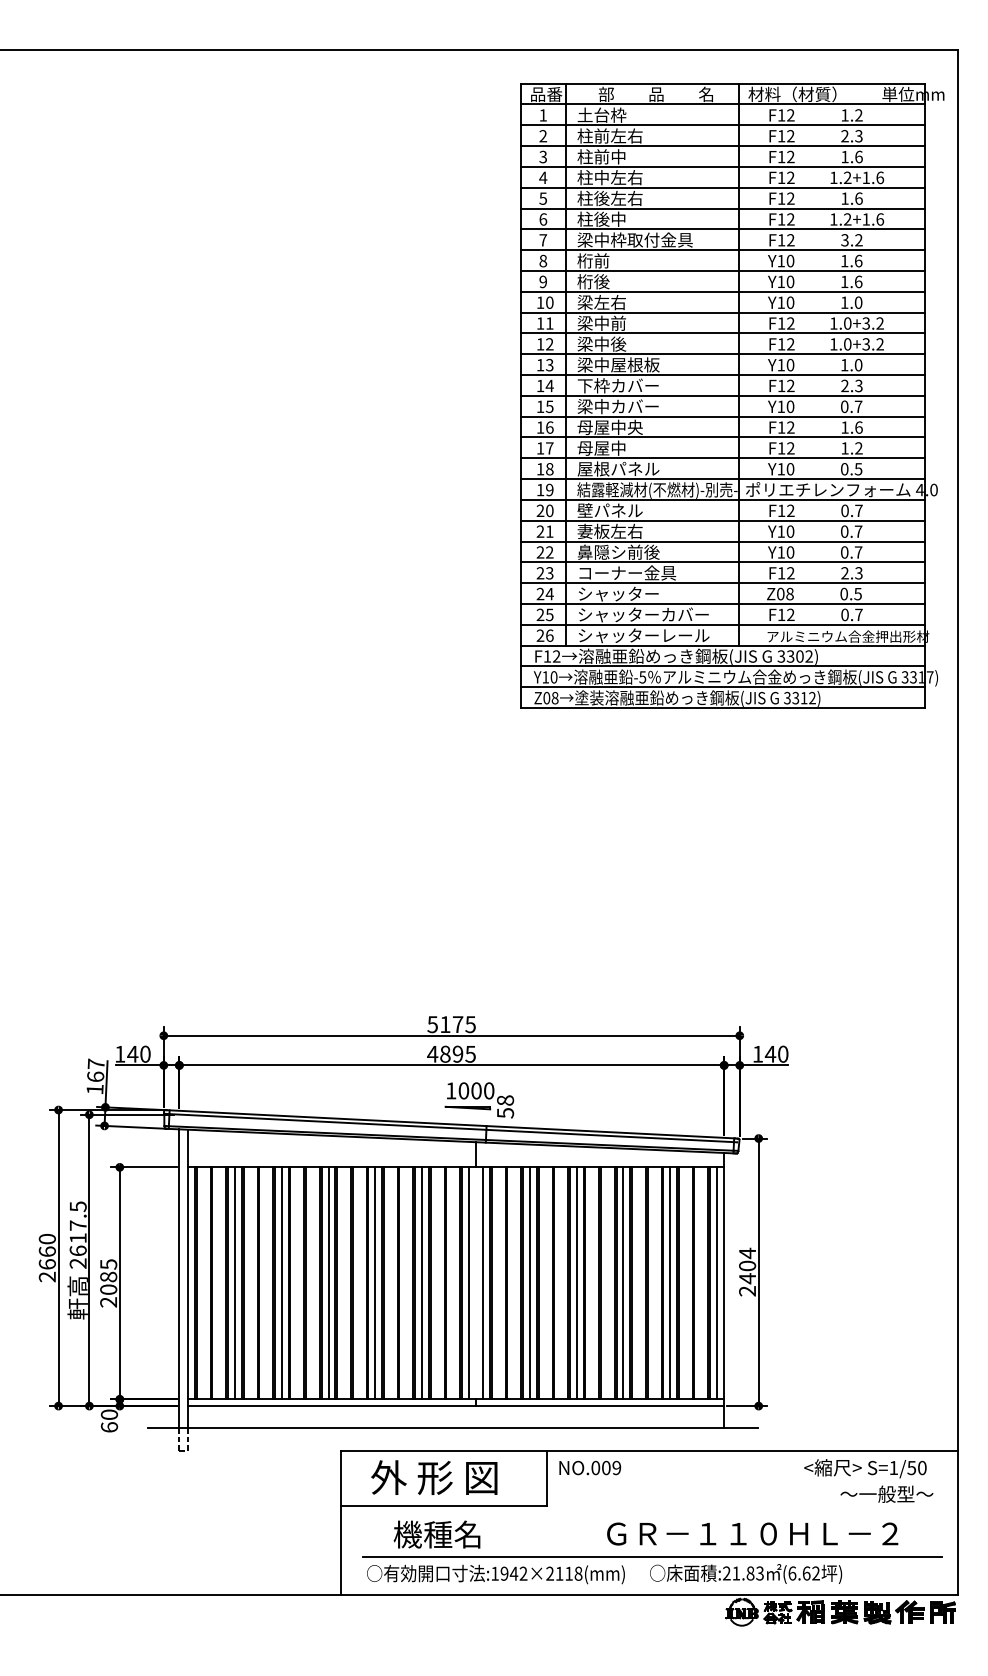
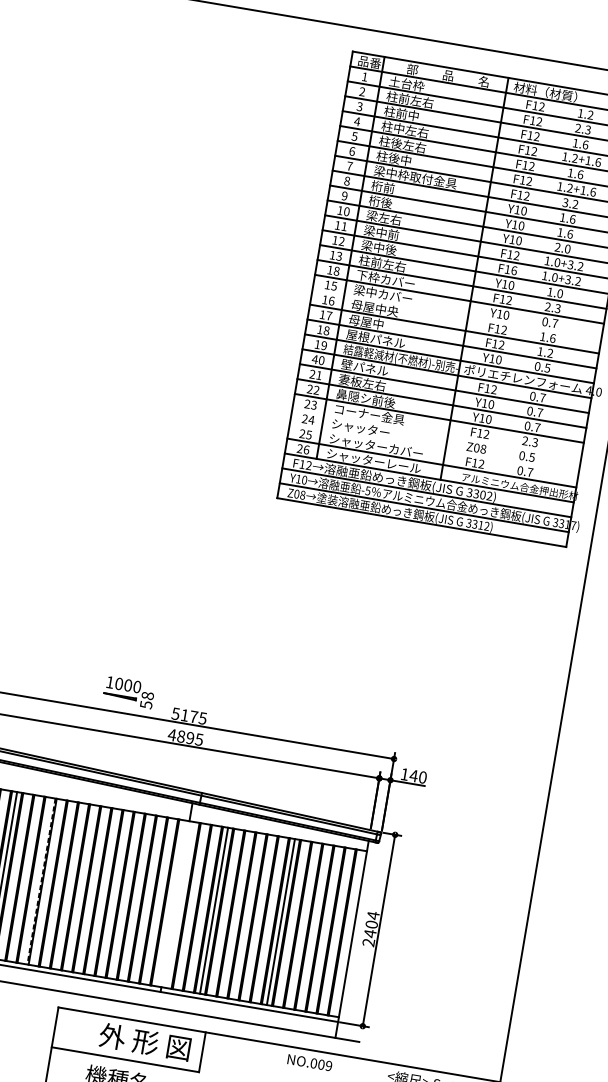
text: (844, 302) -> (557, 247), 1.0 -> 2.0
text: (790, 344) -> (513, 270), F12 -> F16
text: (618, 364) -> (388, 264), 梁中屋根板 -> 柱前左右
text: (549, 385) -> (336, 270), 14 -> 18
line: (723, 416) -> (457, 314), removed
text: (540, 510) -> (315, 359), 20 -> 40
line: (723, 583) -> (437, 433), removed
line: (723, 603) -> (434, 447), removed
part: (479, 1100) -> (129, 692), moved
line: (281, 1283) -> (36, 880), removed
line: (288, 1283) -> (41, 881), solid -> dashed
line: (328, 1283) -> (69, 886), removed
line: (375, 1283) -> (103, 892), removed
line: (422, 1283) -> (137, 897), removed
line: (468, 1283) -> (170, 903), removed
line: (483, 1283) -> (180, 905), removed
line: (576, 1283) -> (247, 916), removed
line: (670, 1283) -> (314, 927), removed
line: (716, 1283) -> (347, 933), removed
text: (590, 1467) -> (310, 1062), moved
text: (434, 1477) -> (145, 1041), moved

